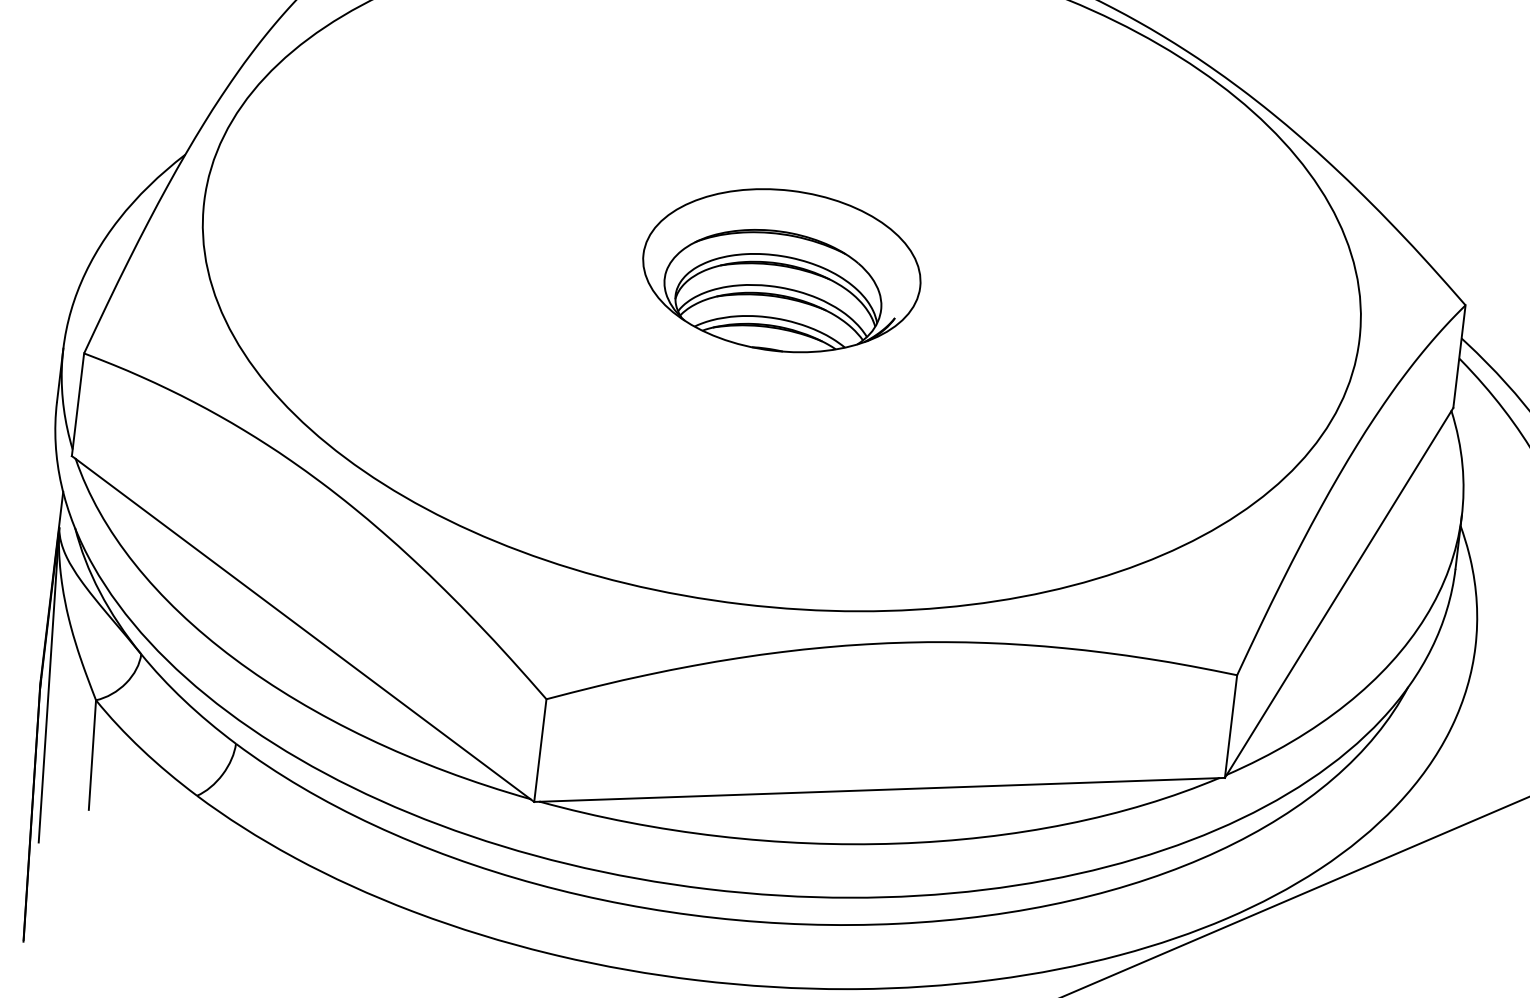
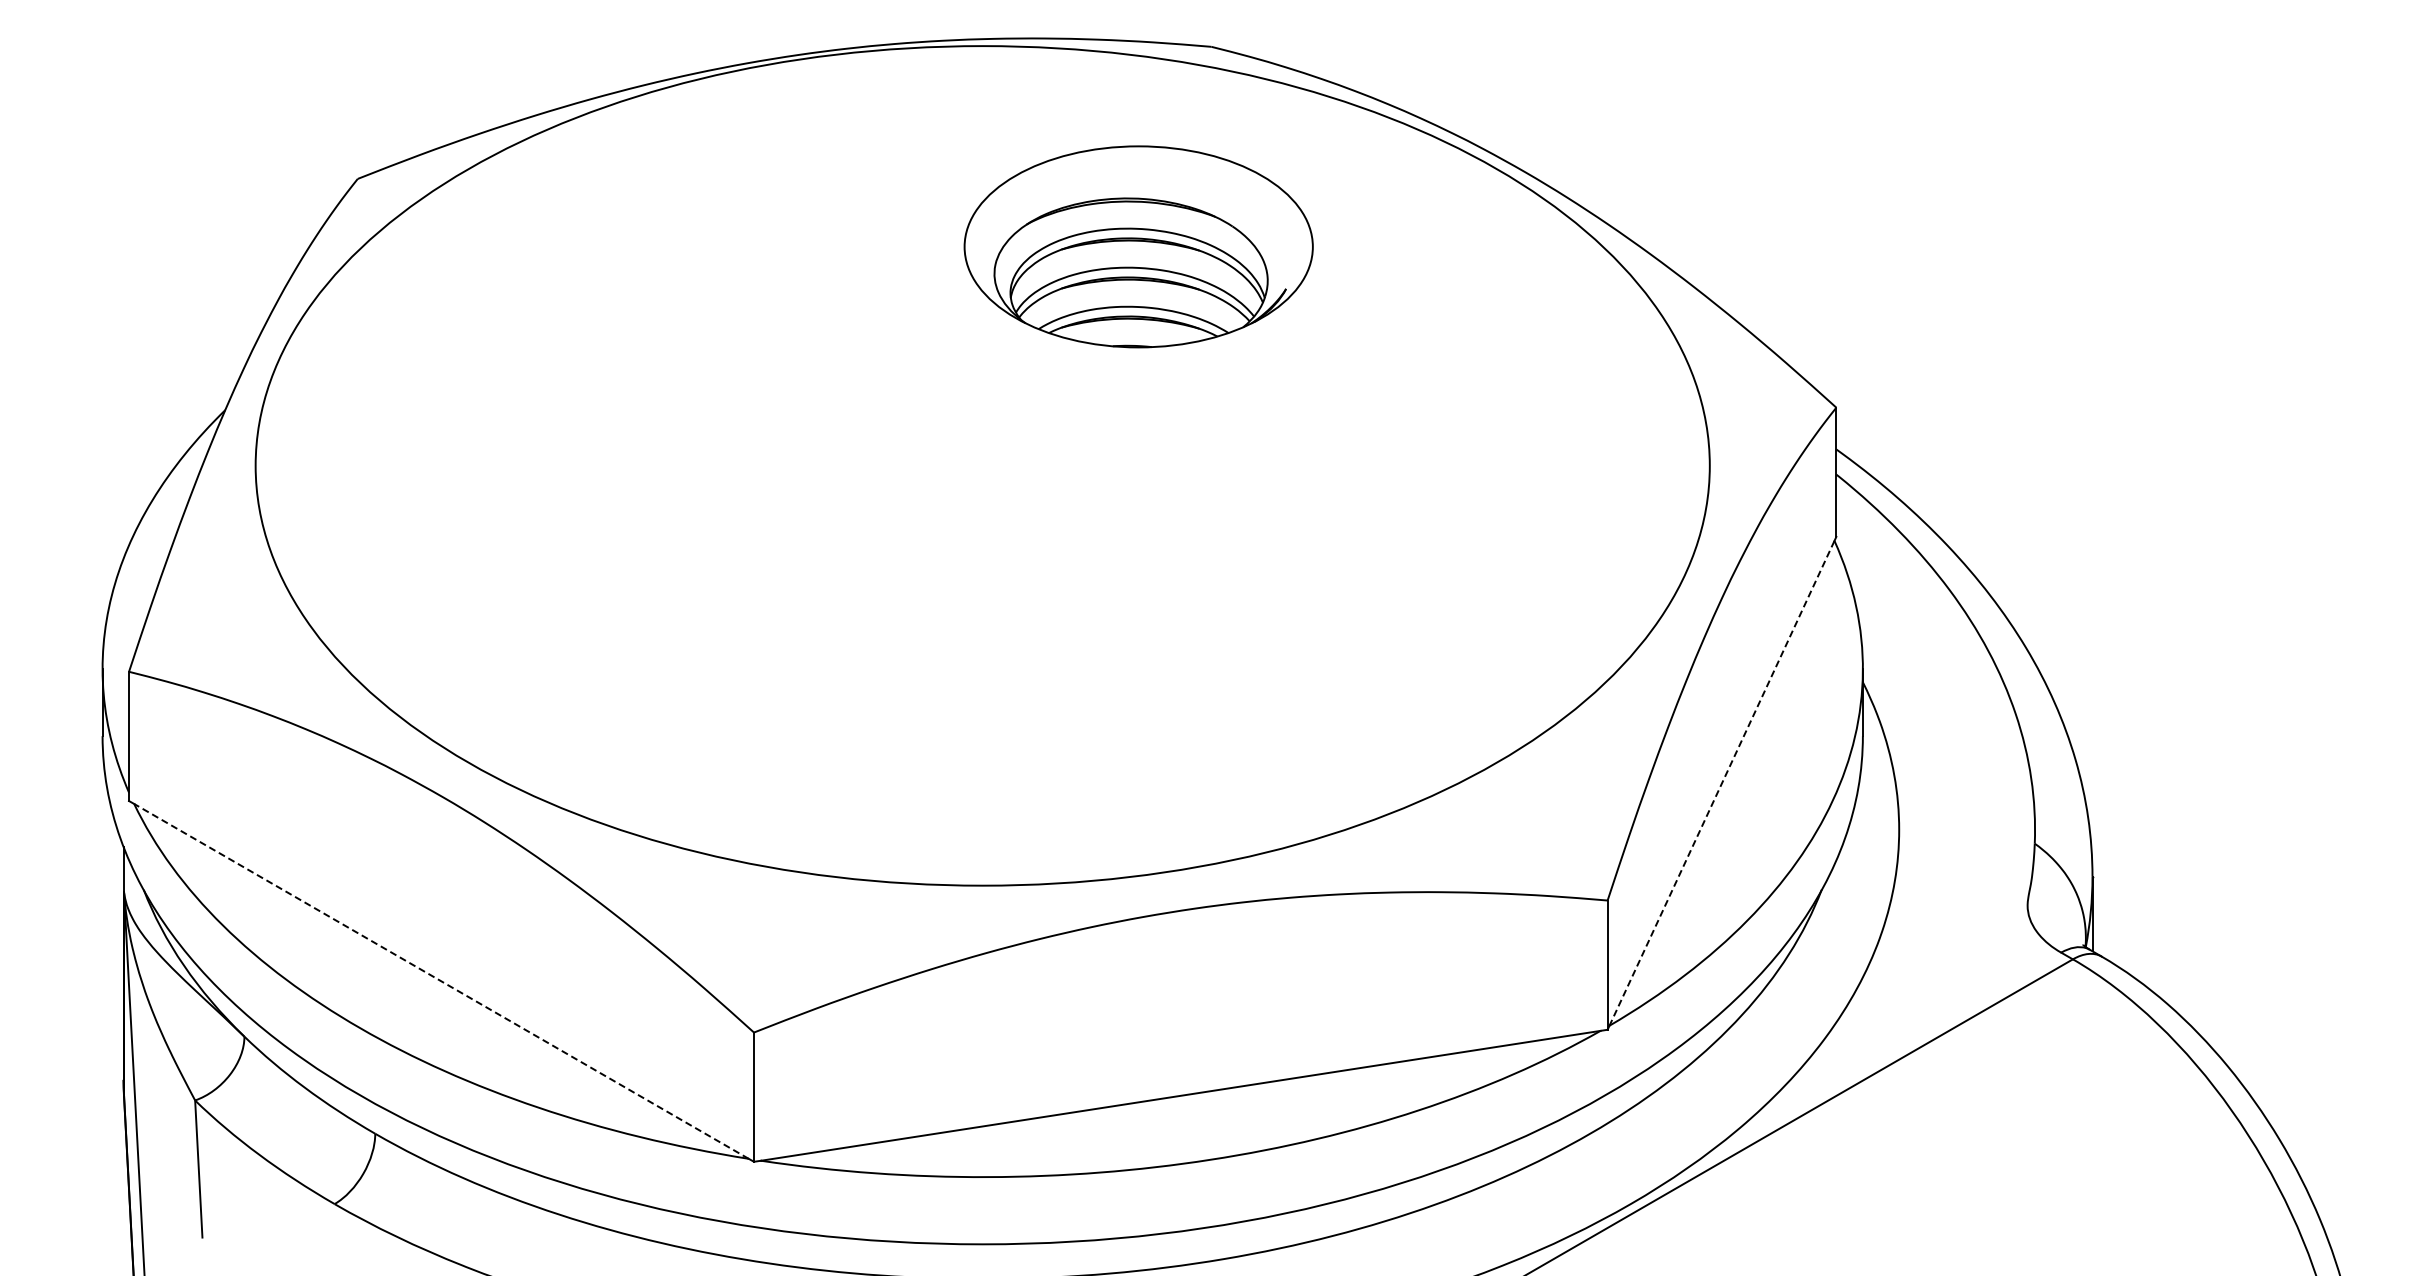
part: (781, 270) -> (1138, 246), moved
line: (1338, 593) -> (1721, 783), solid -> dashed
line: (303, 629) -> (441, 981), solid -> dashed

